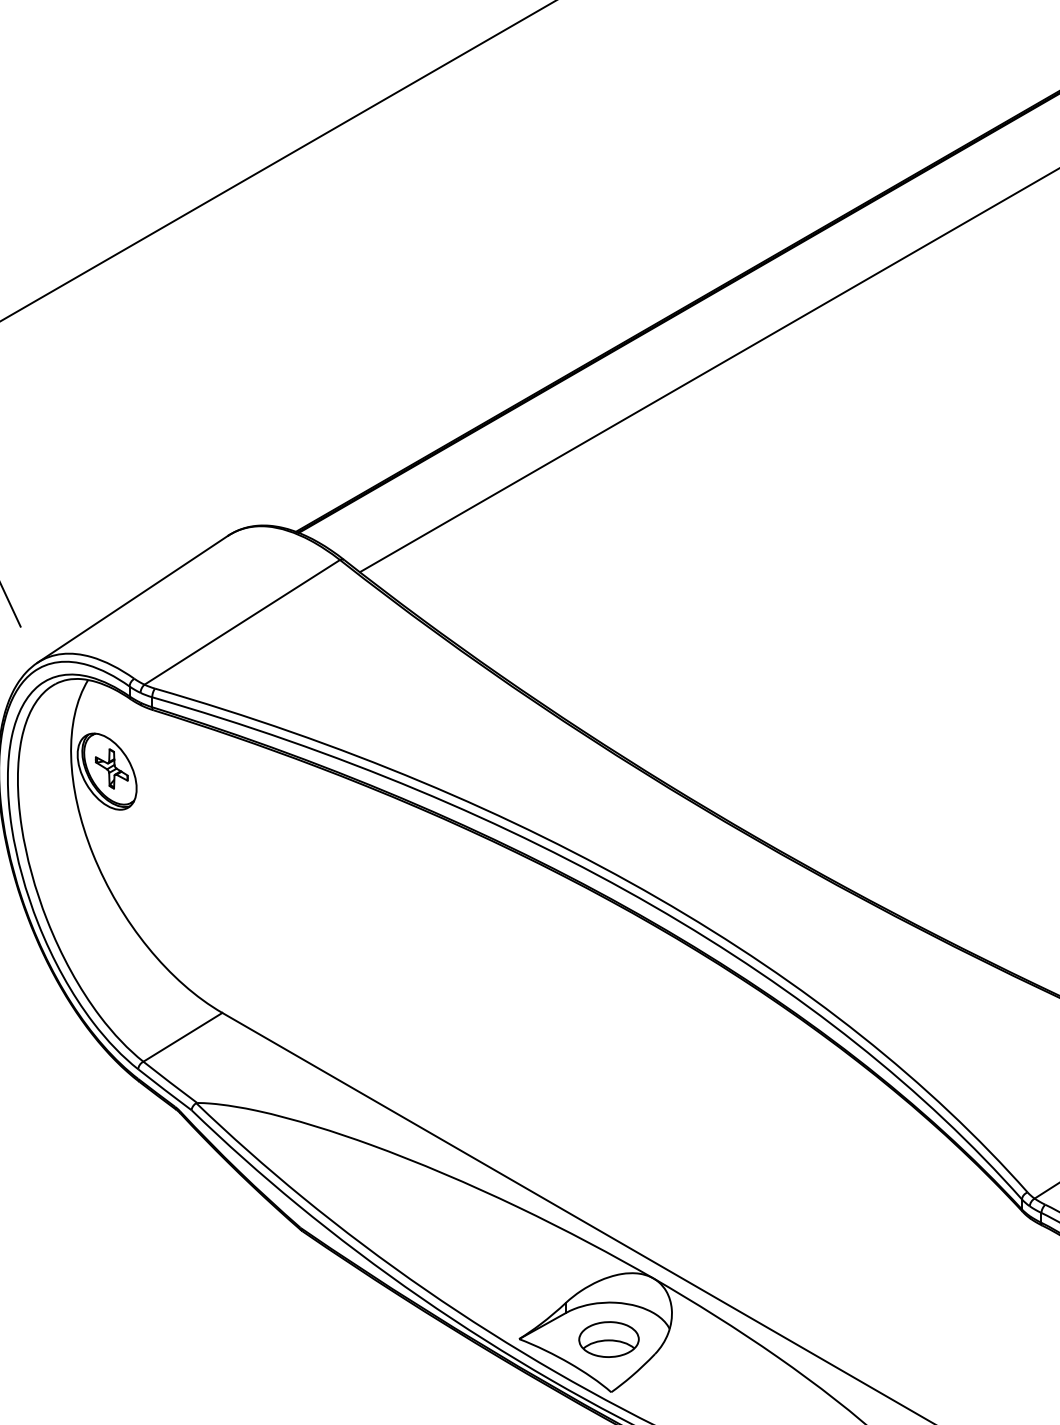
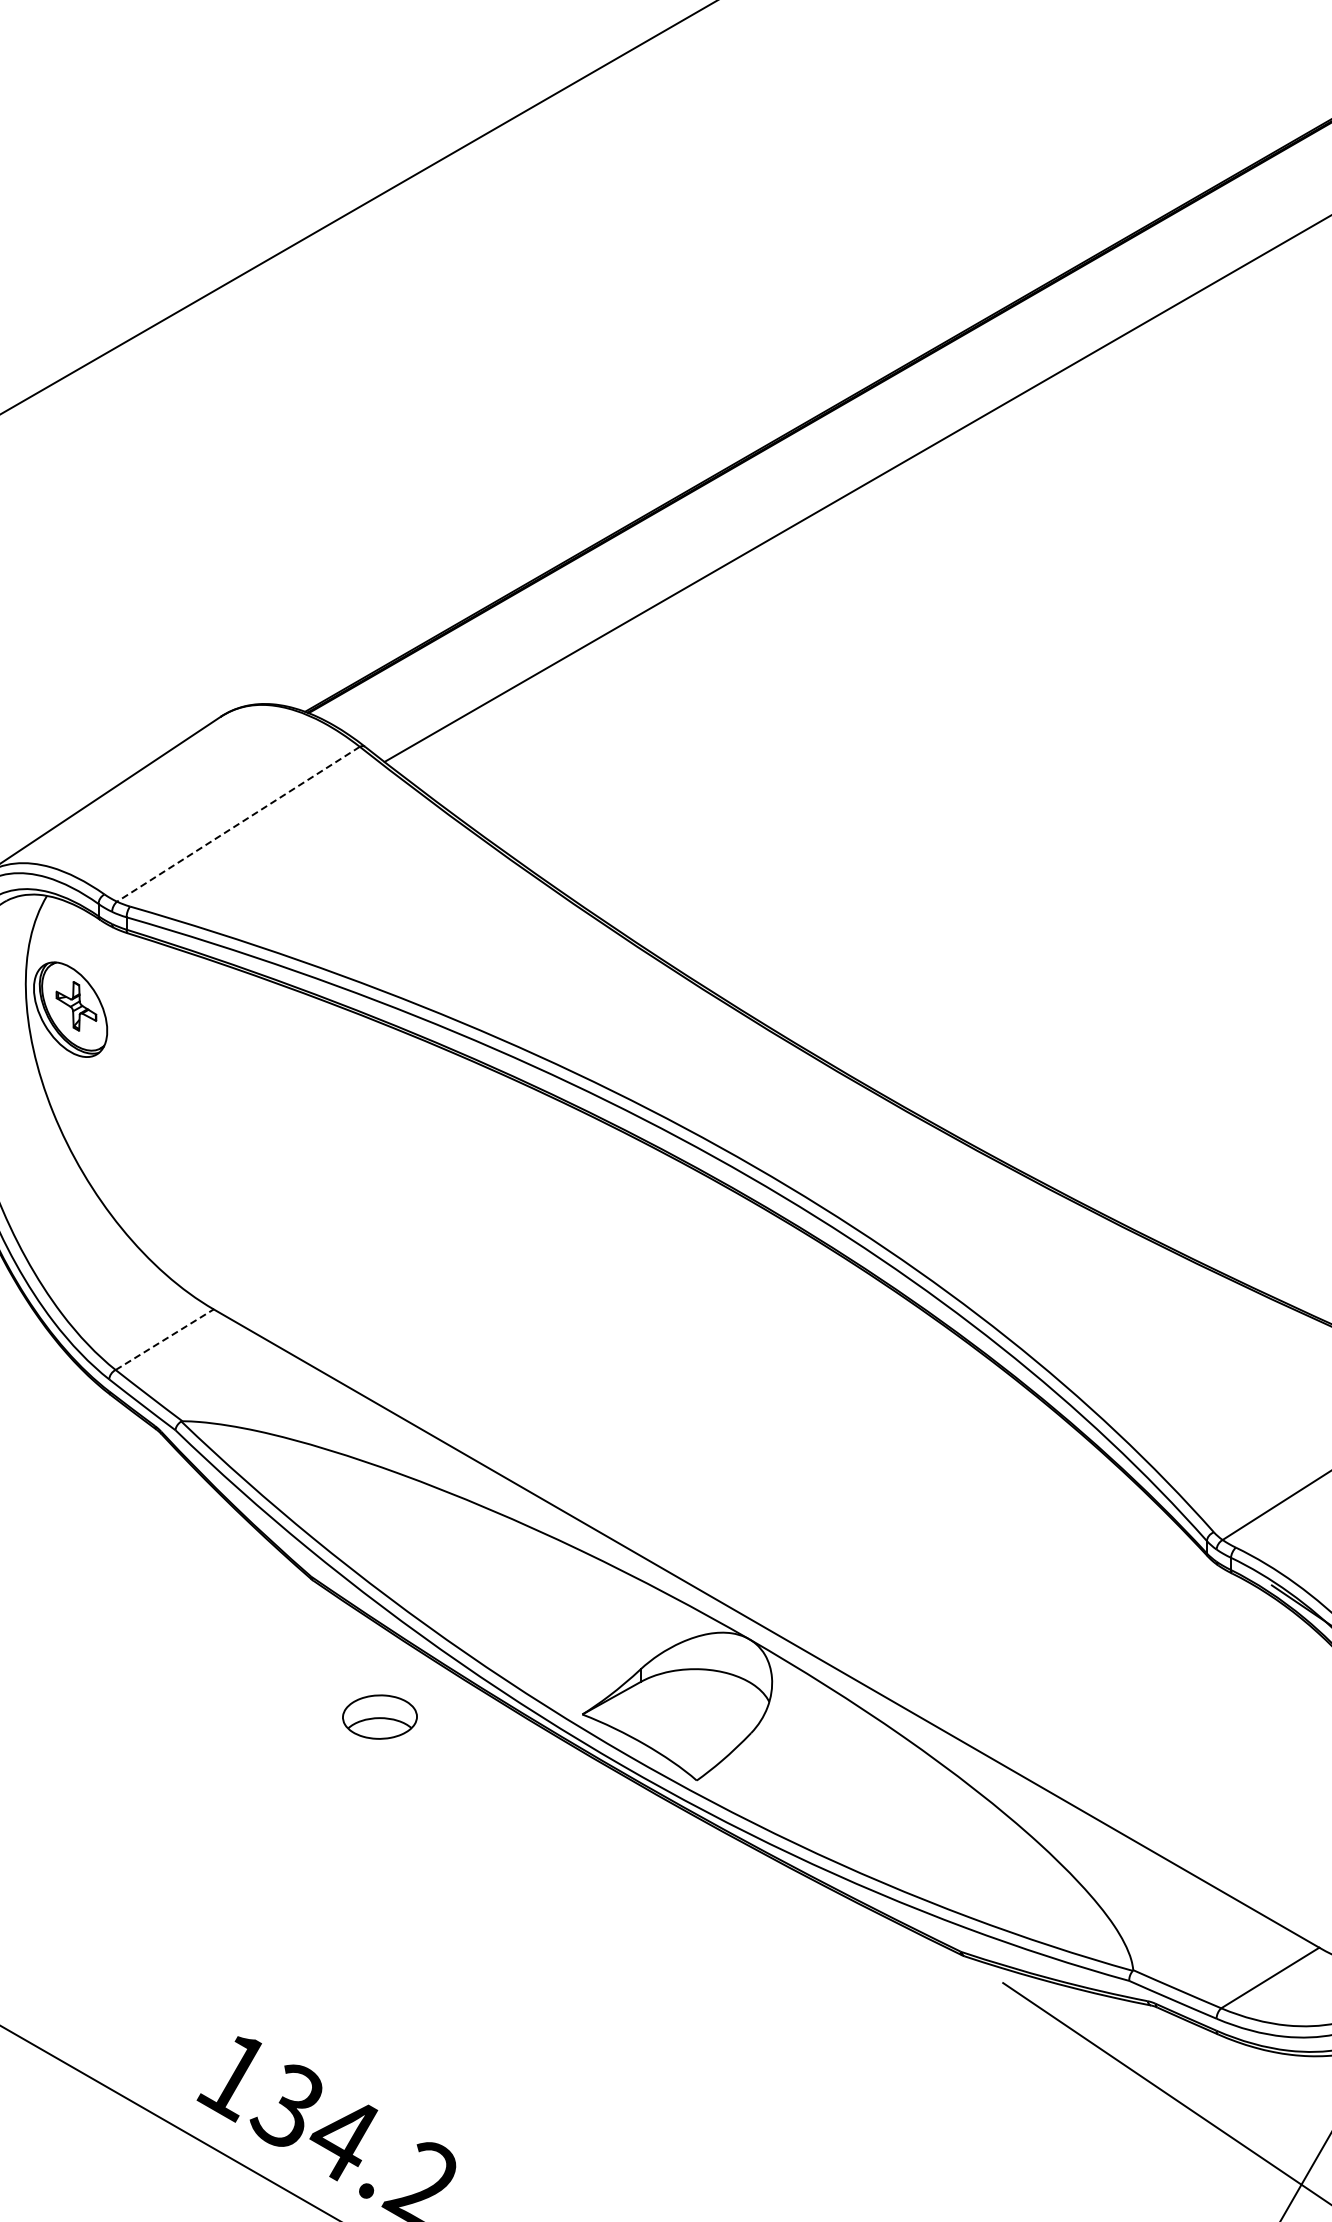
line: (242, 622) -> (238, 824), solid -> dashed
line: (182, 1037) -> (164, 1339), solid -> dashed
part: (608, 1339) -> (379, 1716), moved

